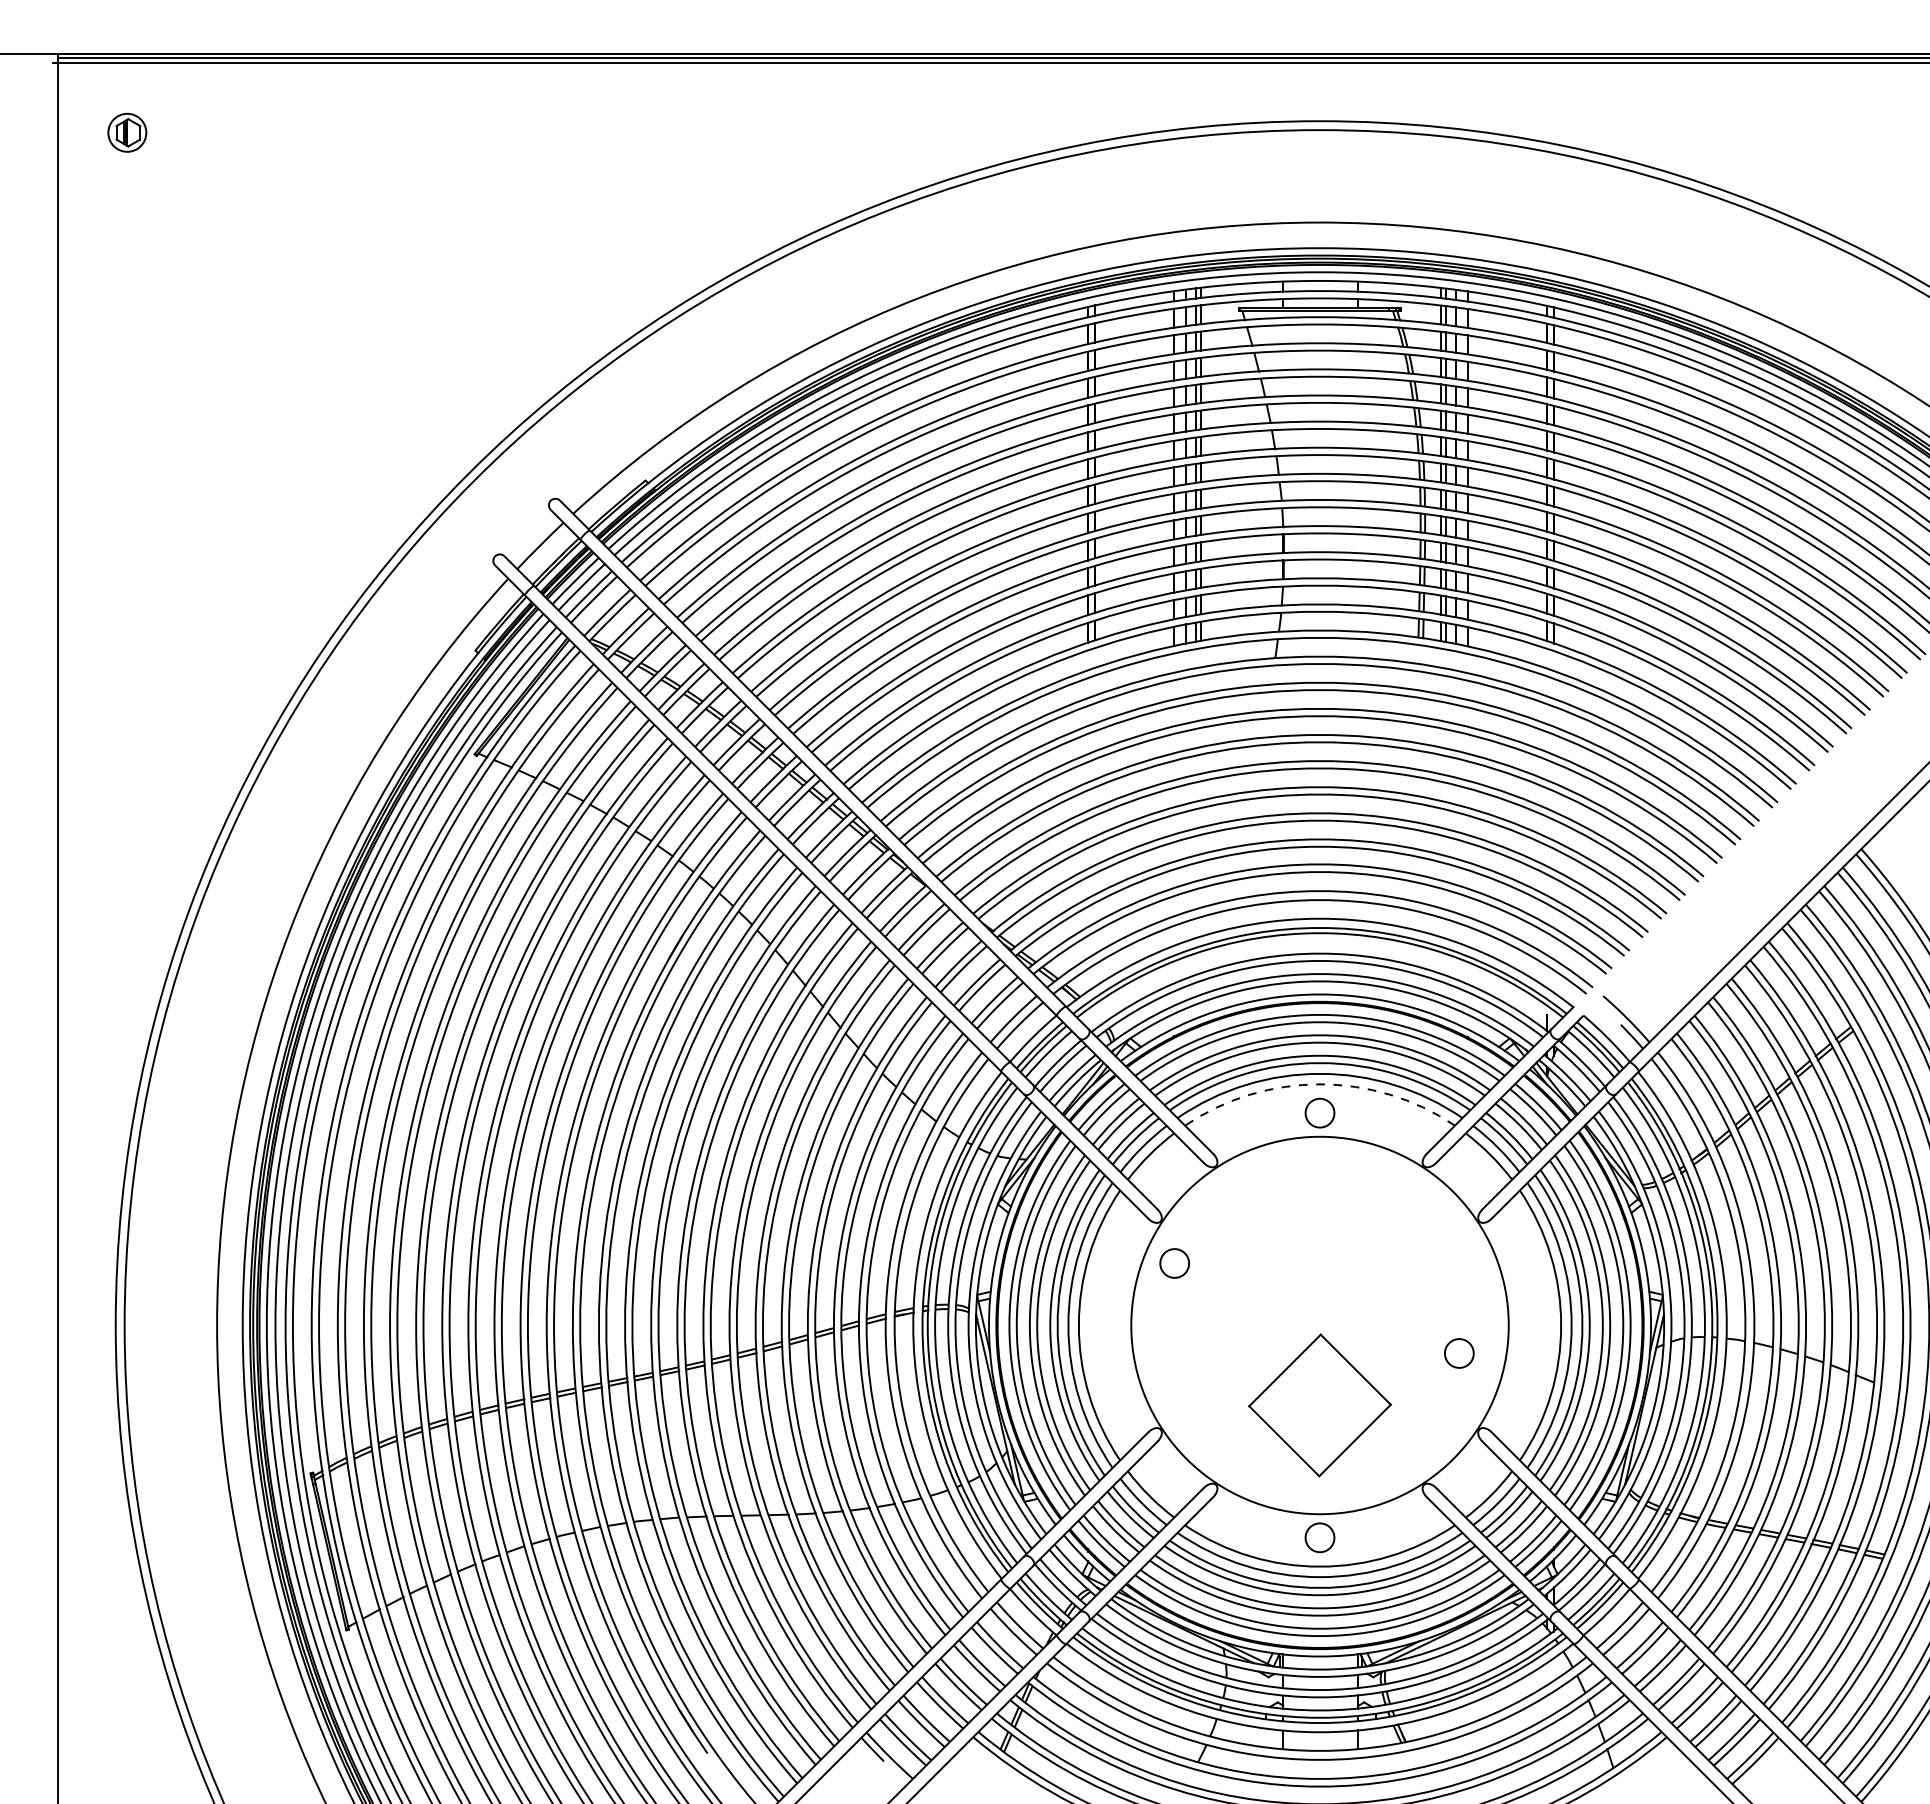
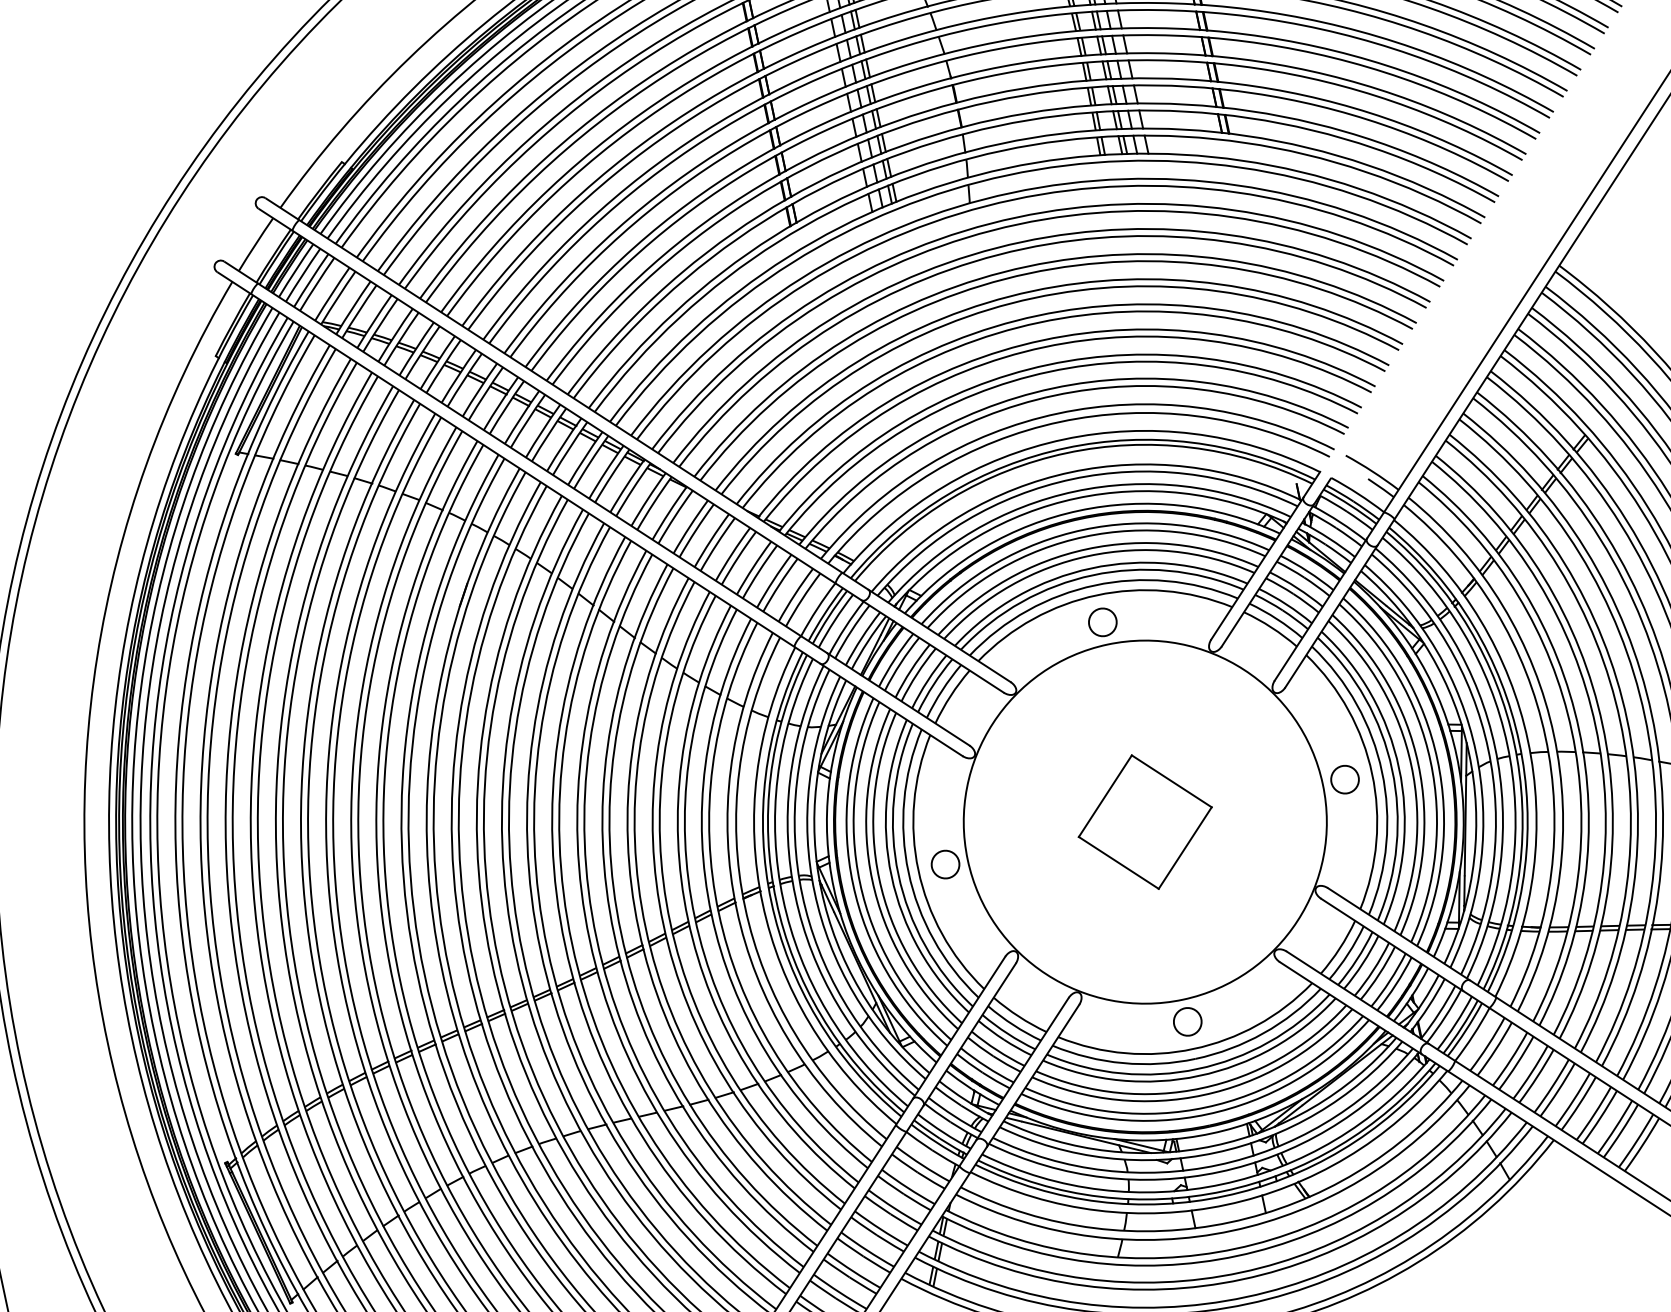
arc: (1320, 1084) -> (1097, 595), dashed -> solid
circle: (1174, 1263) -> (945, 864), moved
circle: (1459, 1353) -> (1345, 779), moved
part: (1319, 1405) -> (1144, 822), moved

